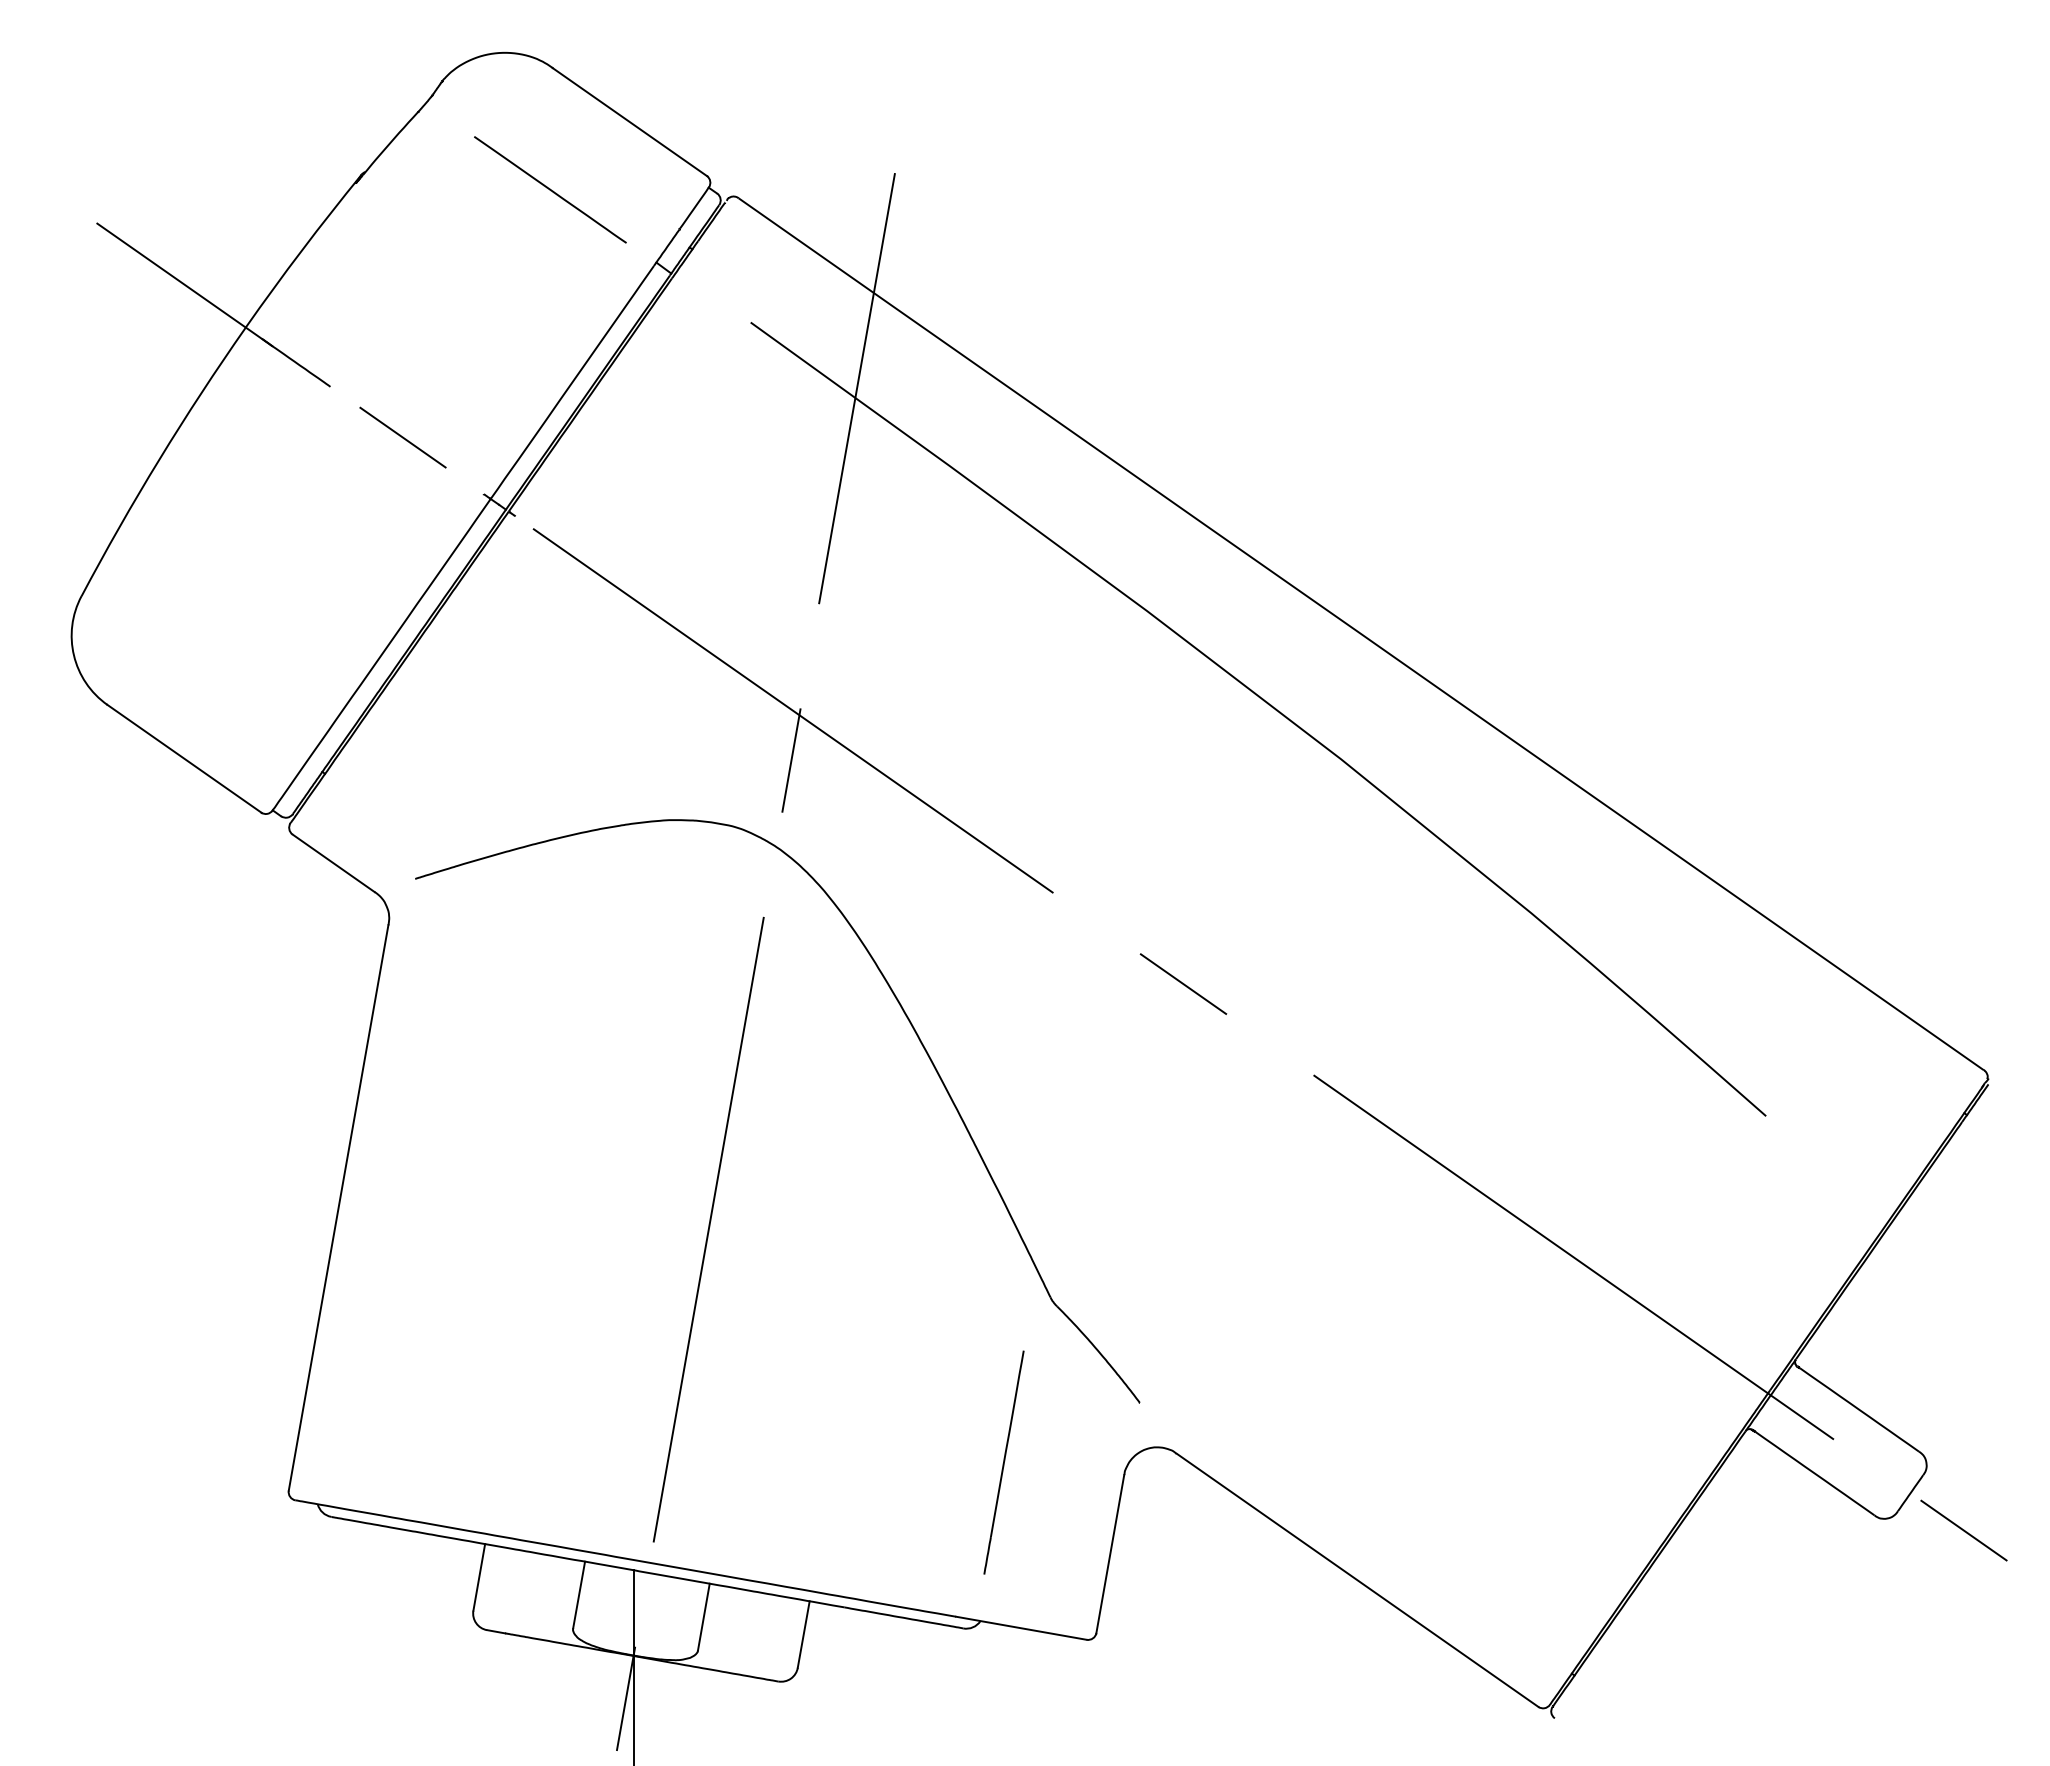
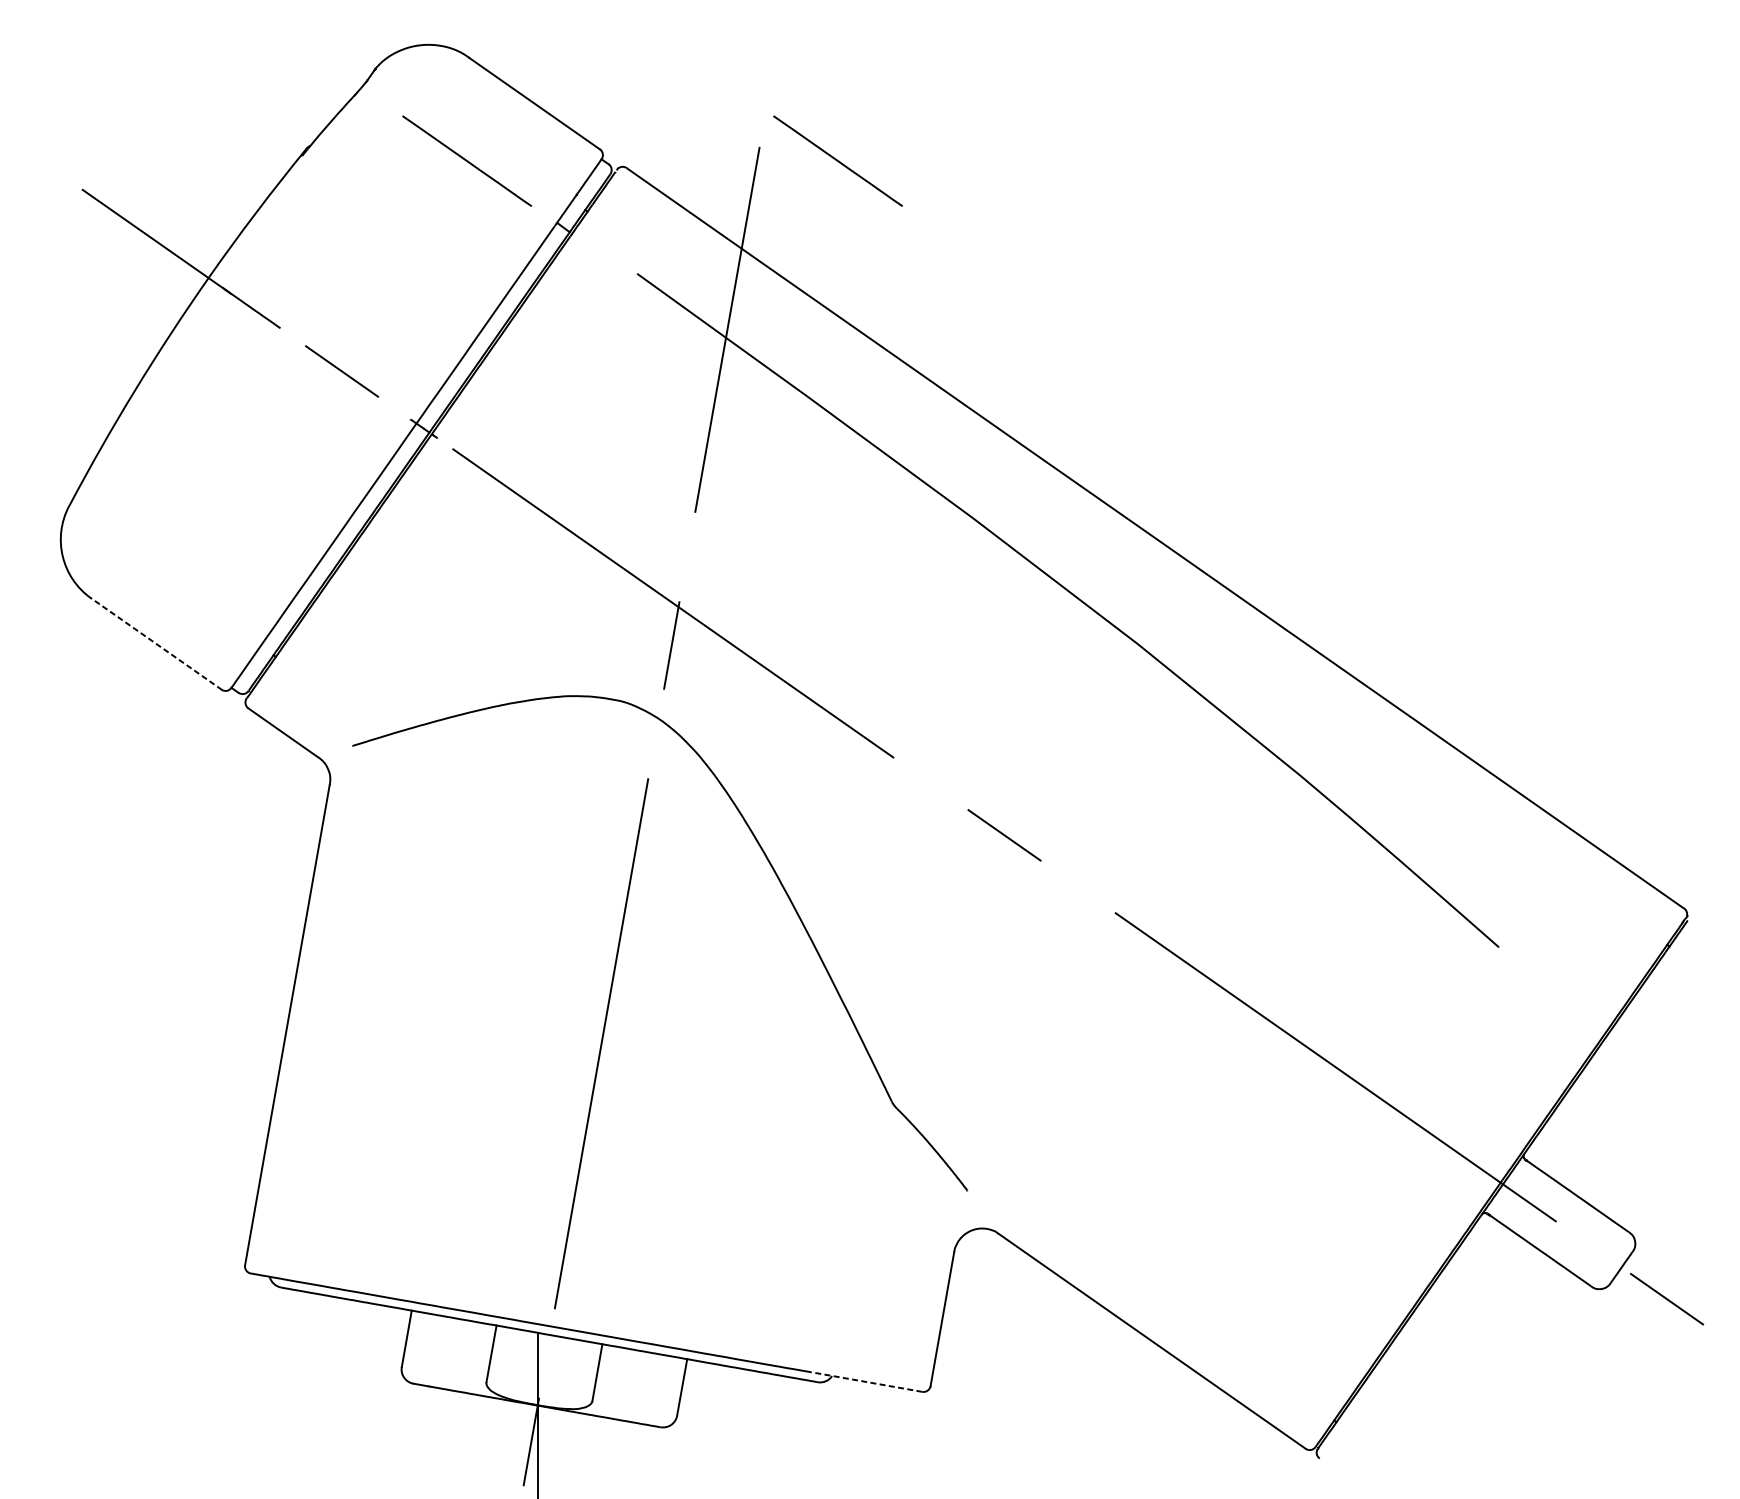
line: (987, 189) -> (838, 160), added
line: (183, 758) -> (155, 643), solid -> dashed
line: (1003, 1462) -> (851, 1241), removed
line: (1020, 1628) -> (866, 1382), solid -> dashed

